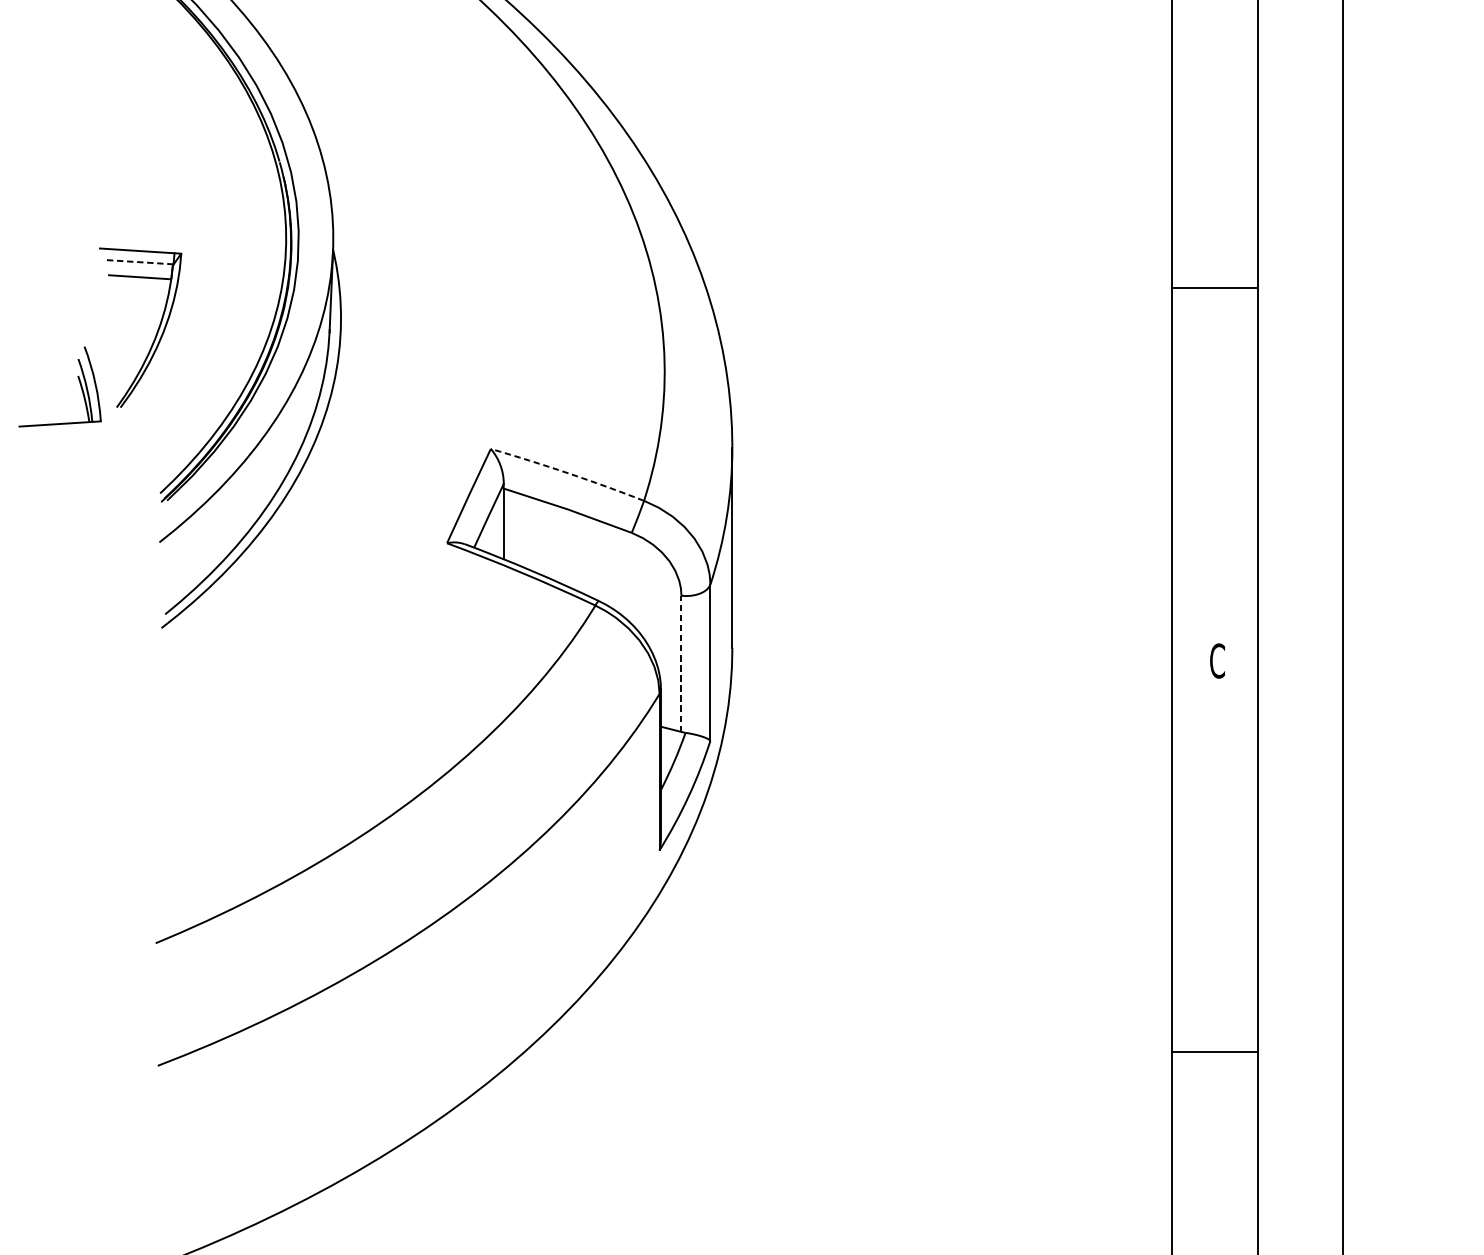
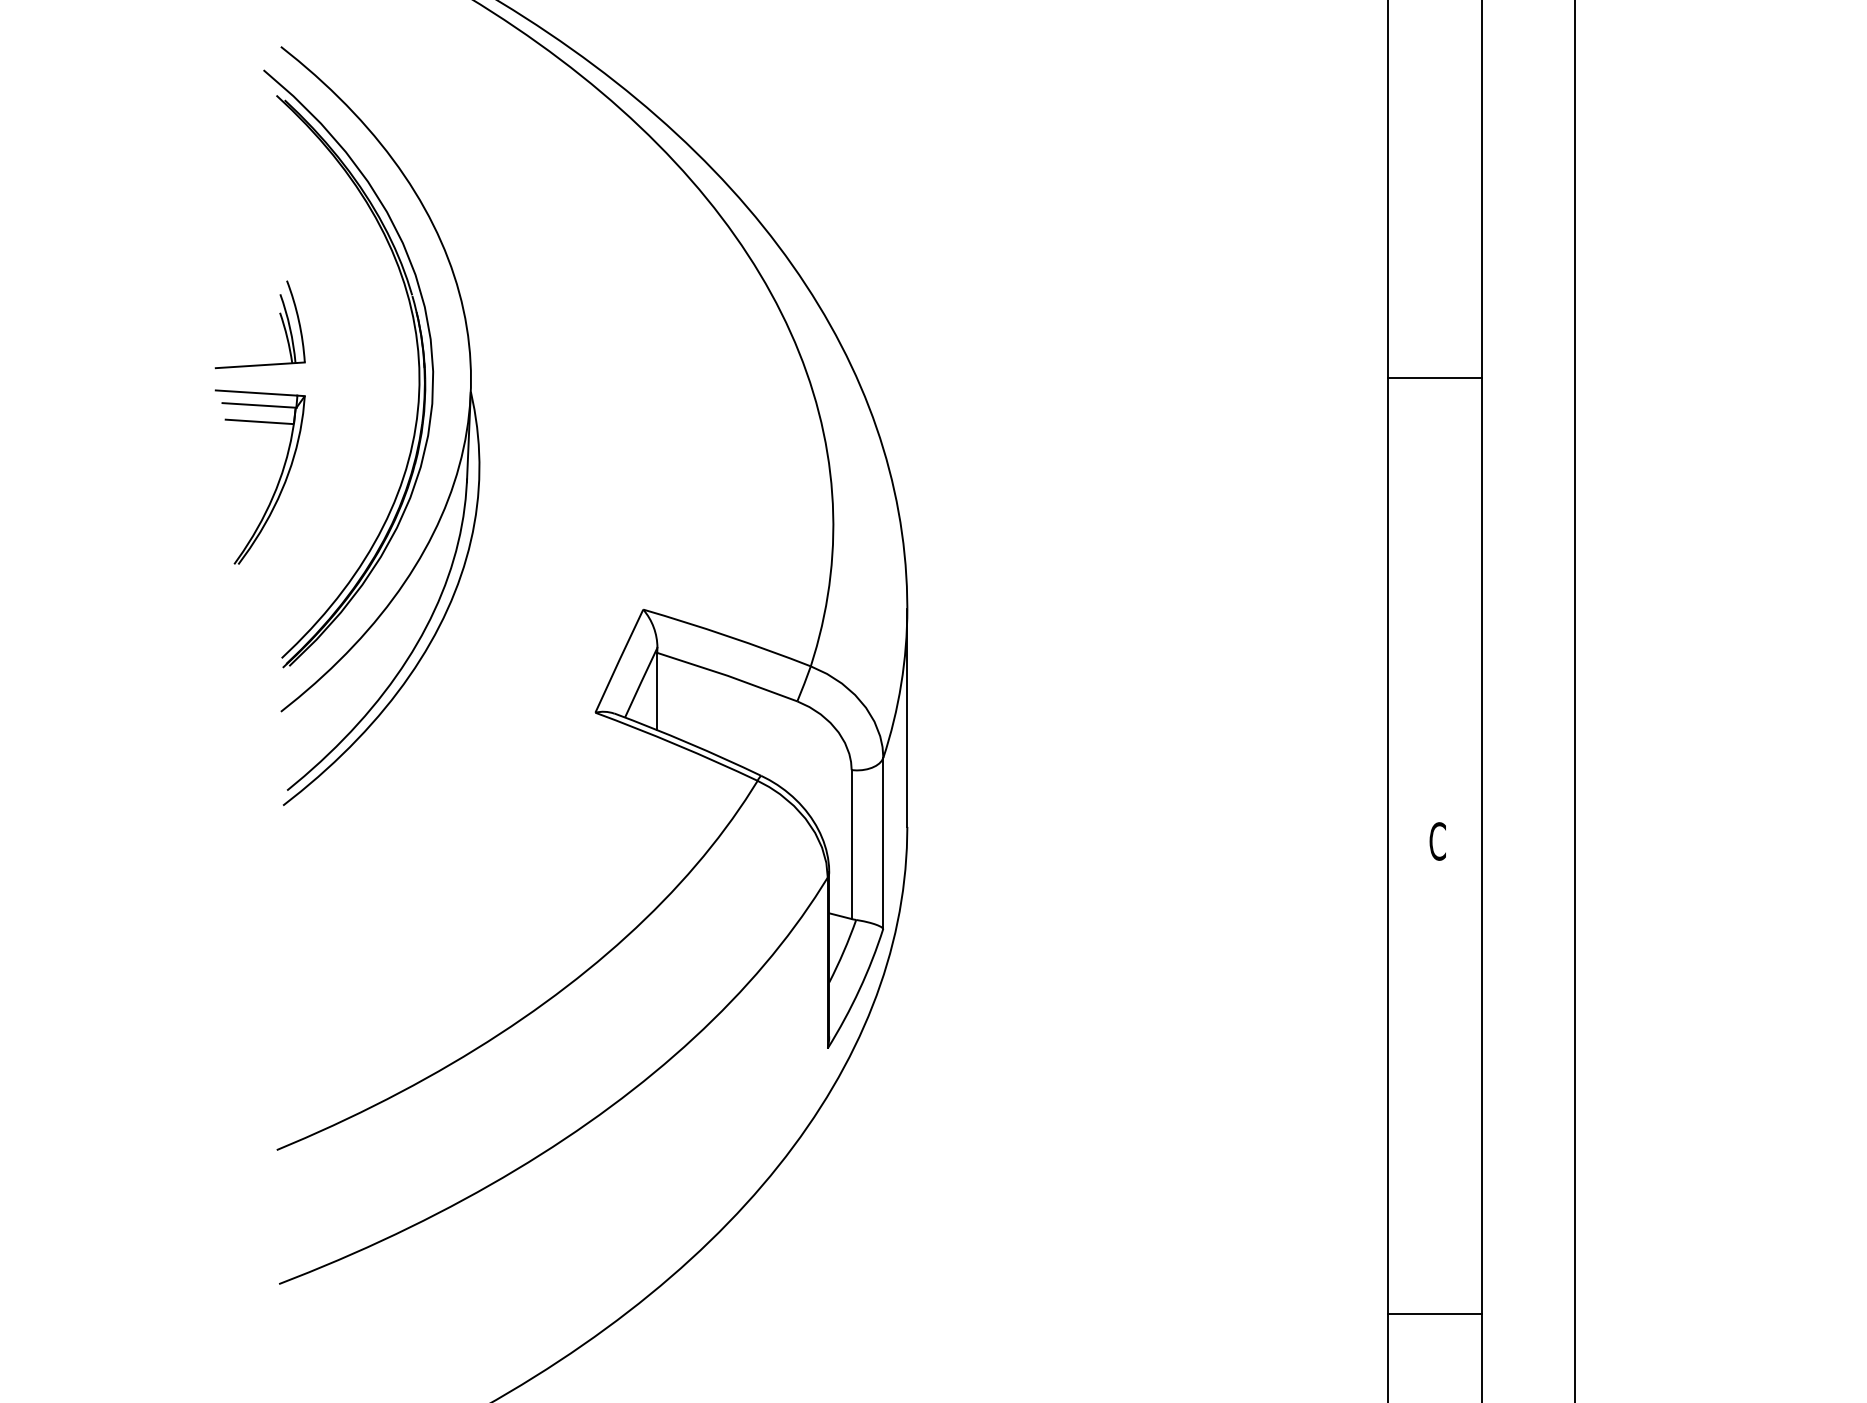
line: (138, 262) -> (258, 405), dashed -> solid
line: (1214, 287) -> (1434, 377), moved
part: (78, 380) -> (280, 317), moved
arc: (567, 473) -> (727, 636), dashed -> solid
line: (681, 663) -> (851, 844), dashed -> solid
line: (1214, 1051) -> (1434, 1313), moved

